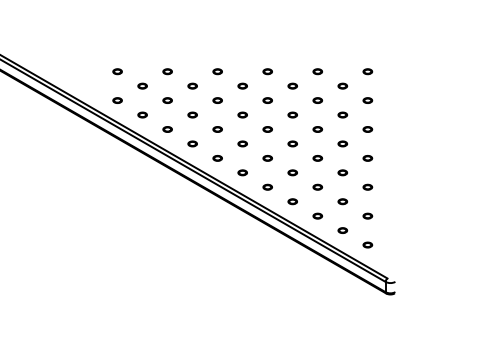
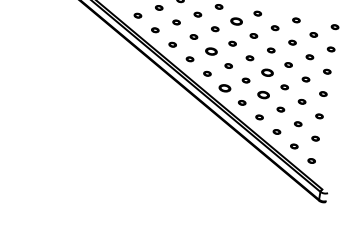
part: (242, 85) -> (236, 20), size x1.6
part: (217, 129) -> (211, 51), size x1.6
part: (292, 143) -> (267, 72), size x1.6
part: (242, 172) -> (224, 88), size x1.6
part: (292, 172) -> (263, 94), size x1.6

